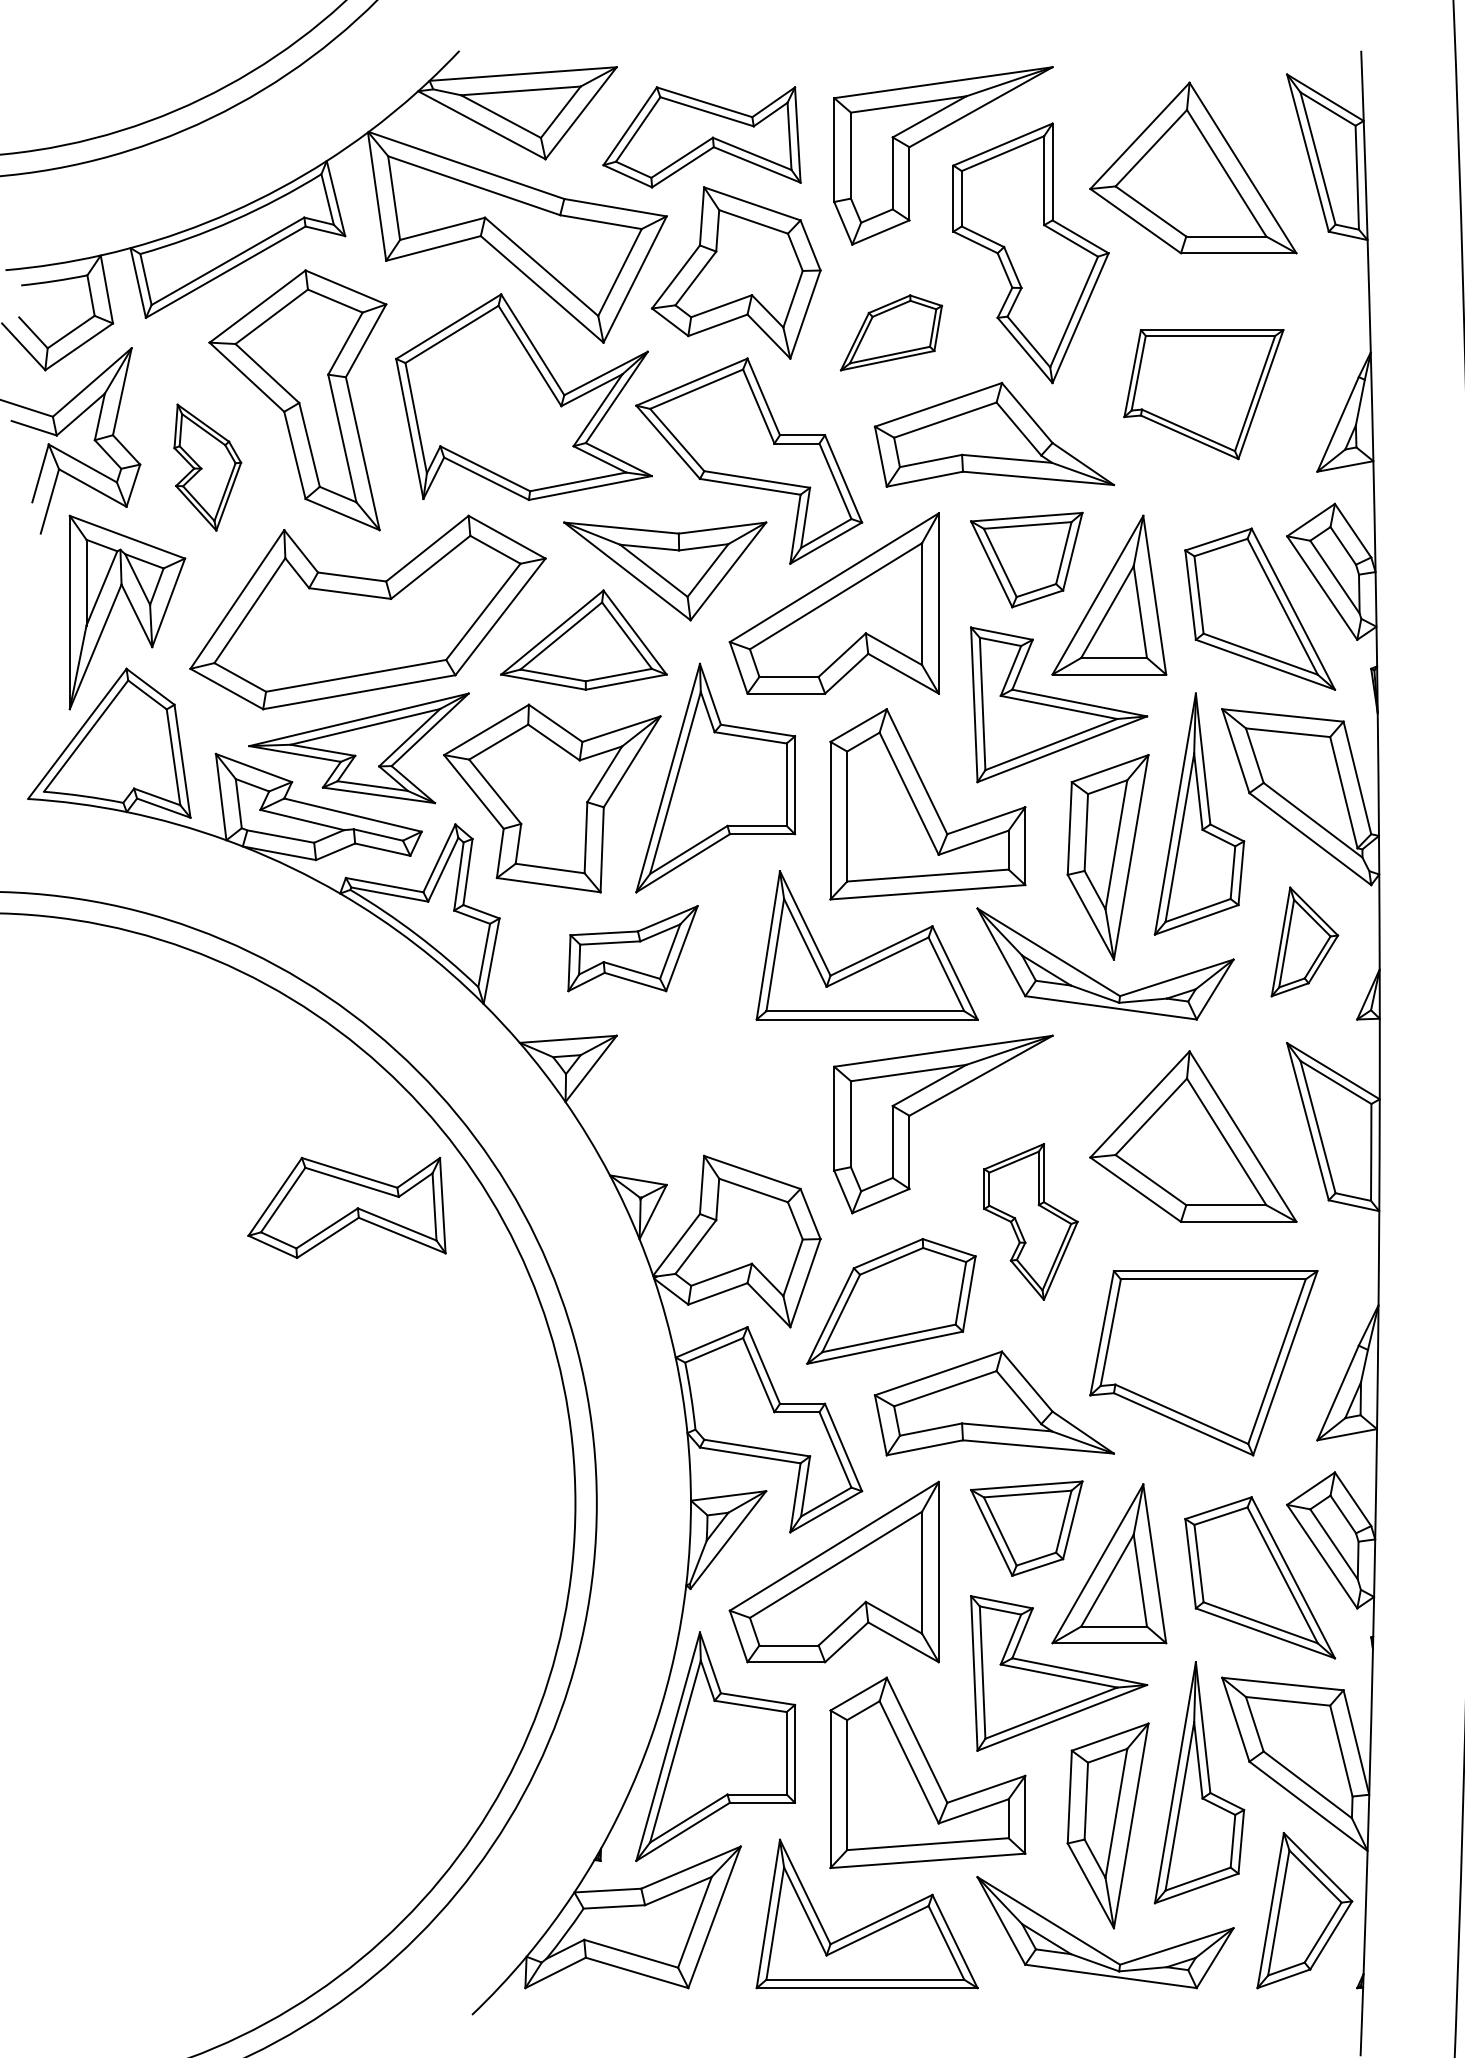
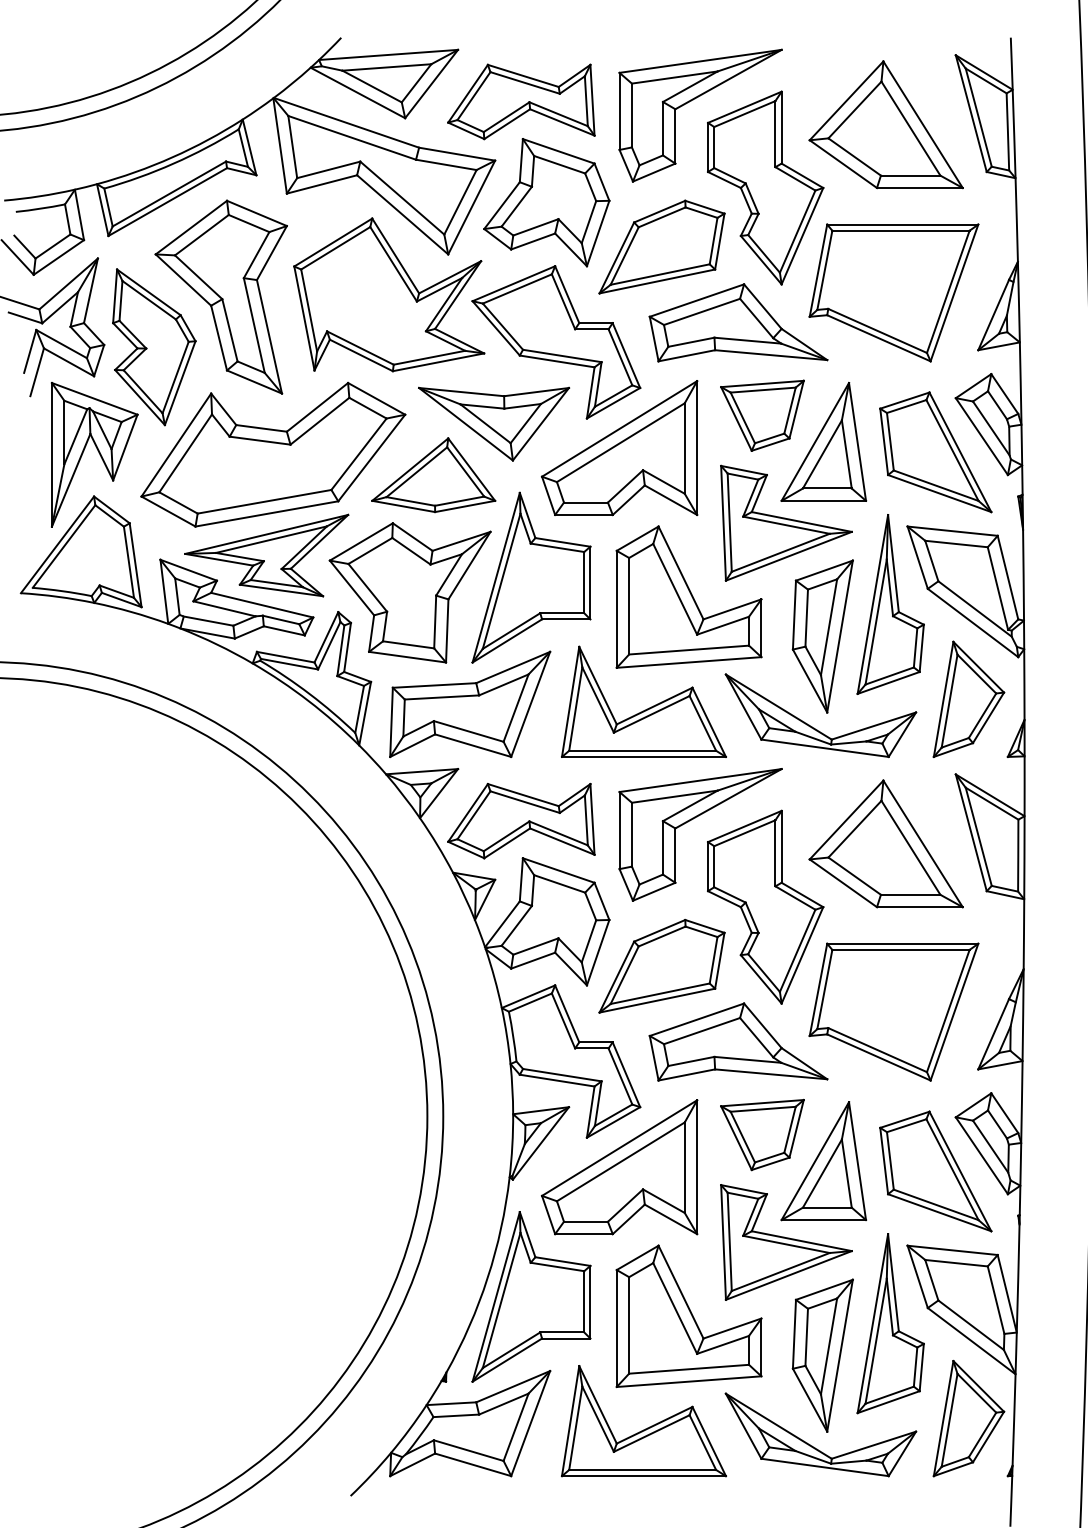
part: (891, 332) -> (662, 246), size x1.67
part: (1203, 394) -> (893, 292), size x1.43
part: (207, 467) -> (154, 347), size x1.67
part: (1304, 941) -> (968, 699), size x1.43
part: (632, 948) -> (469, 704), size x1.67
part: (346, 1207) -> (520, 820), moved
part: (1030, 1221) -> (765, 906), size x1.67

